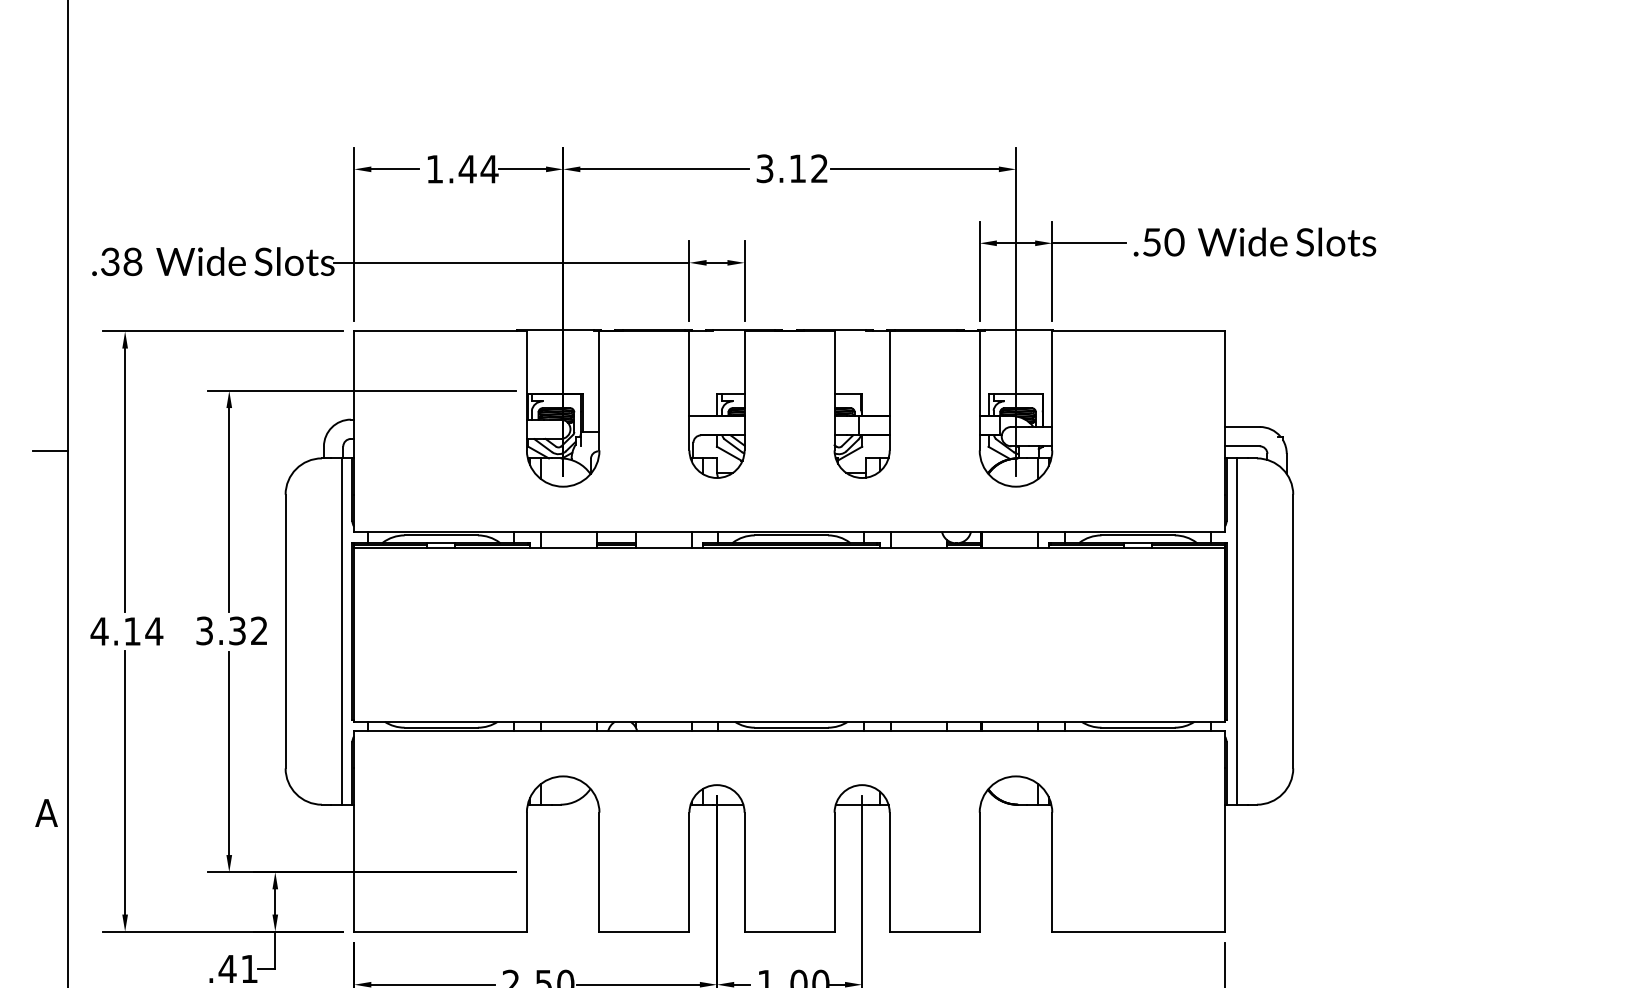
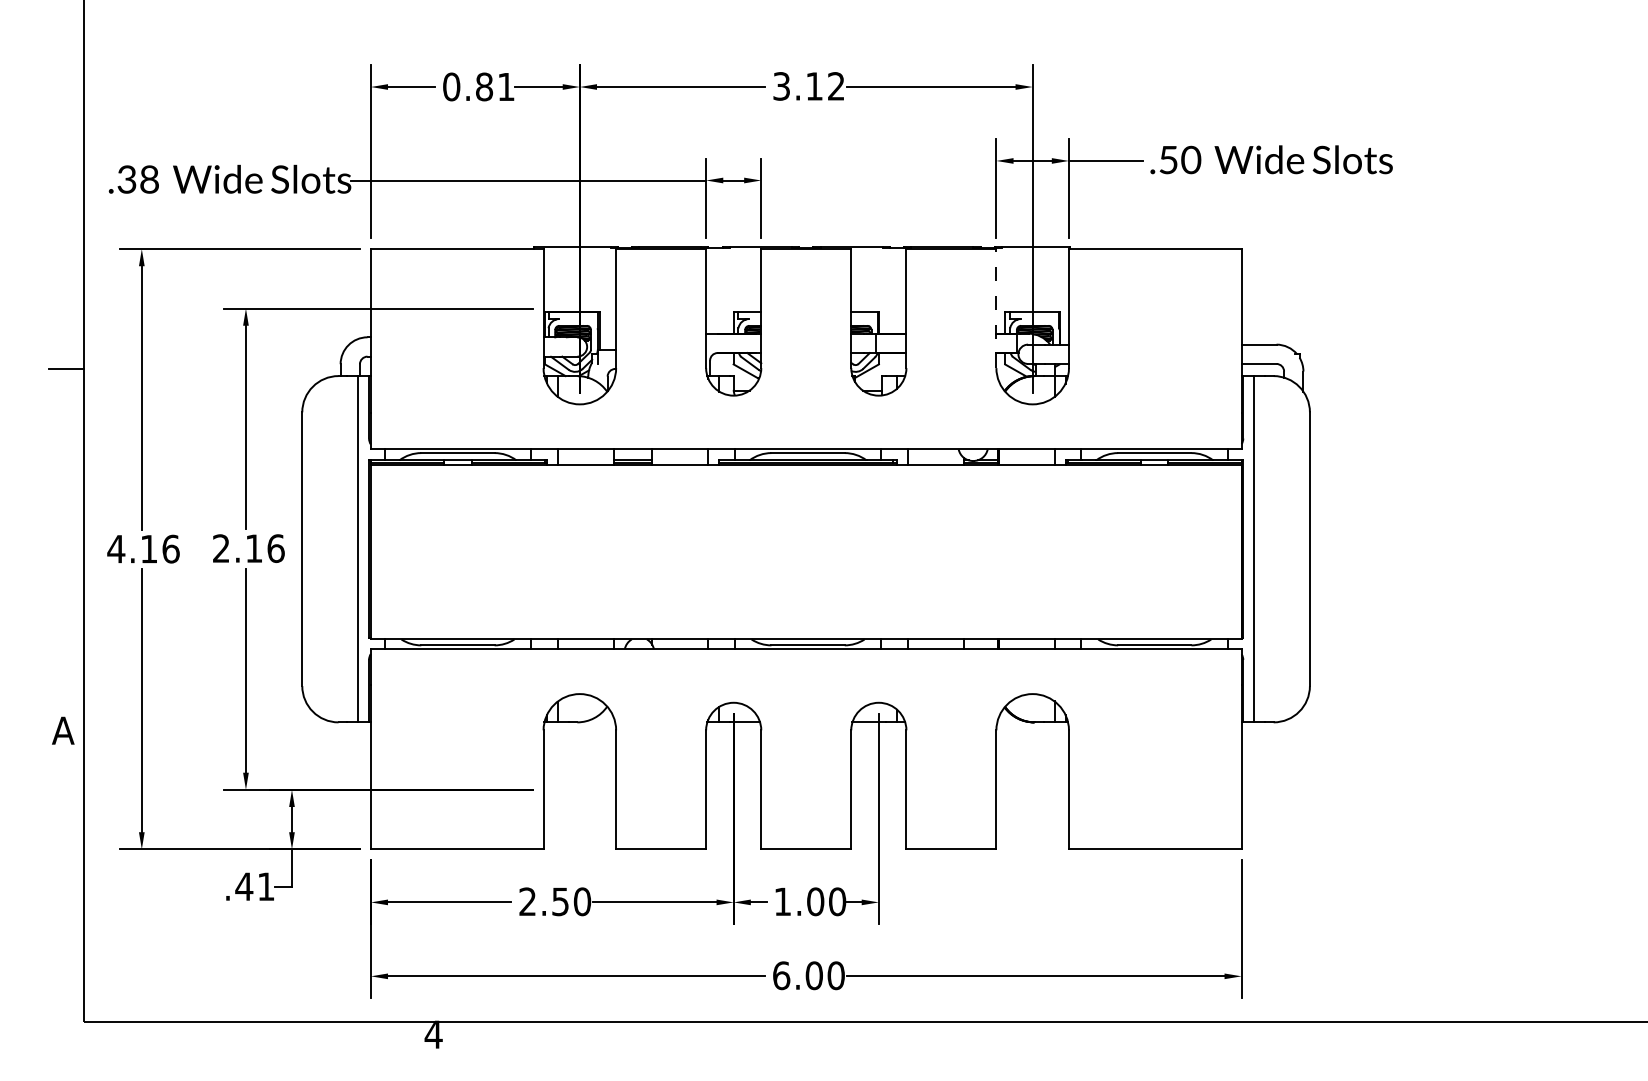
text: (462, 168) -> (479, 86), 1.44 -> 0.81
line: (979, 390) -> (996, 308), solid -> dashed
text: (153, 630) -> (170, 548), 4.14 -> 4.16
text: (231, 630) -> (248, 548), 3.32 -> 2.16

